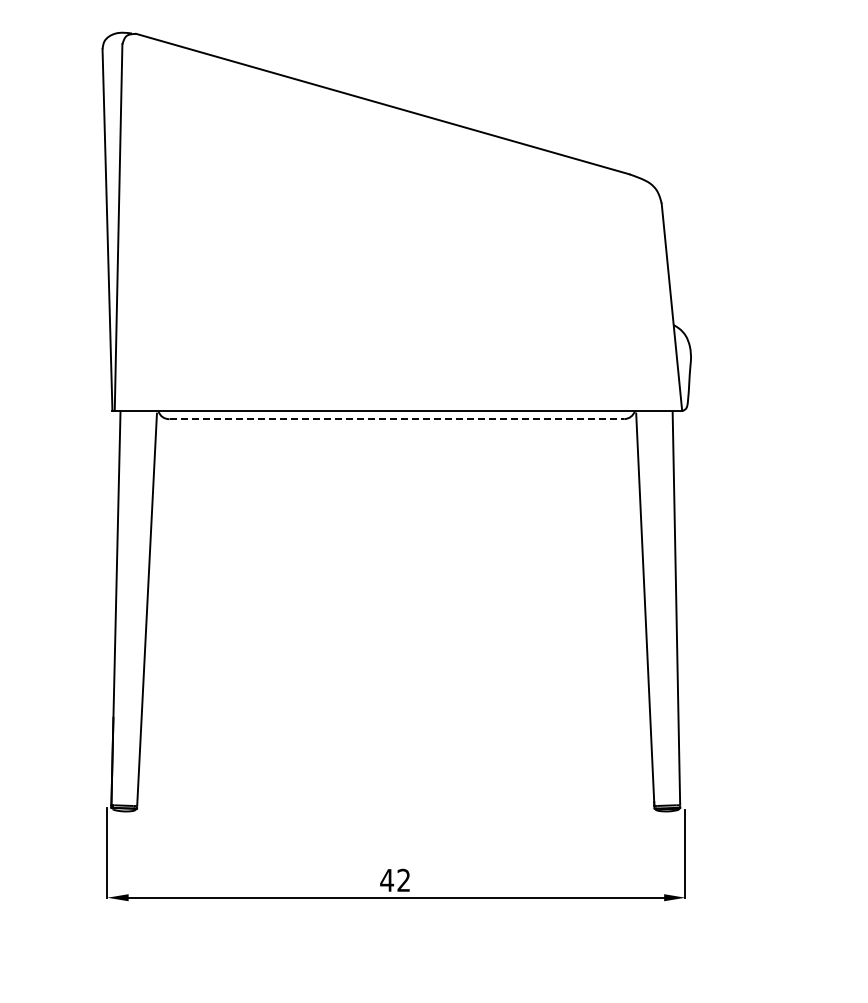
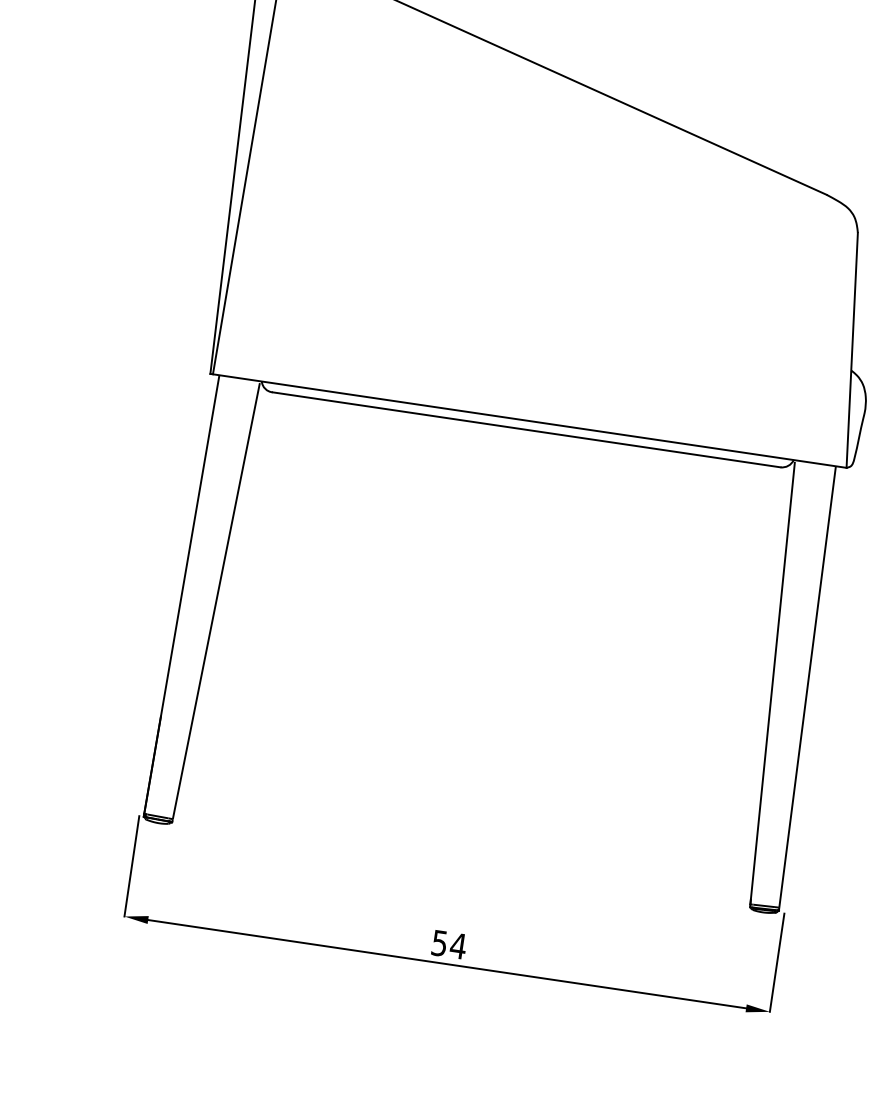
line: (397, 419) -> (527, 430), dashed -> solid
text: (395, 880) -> (449, 944), 42 -> 54

